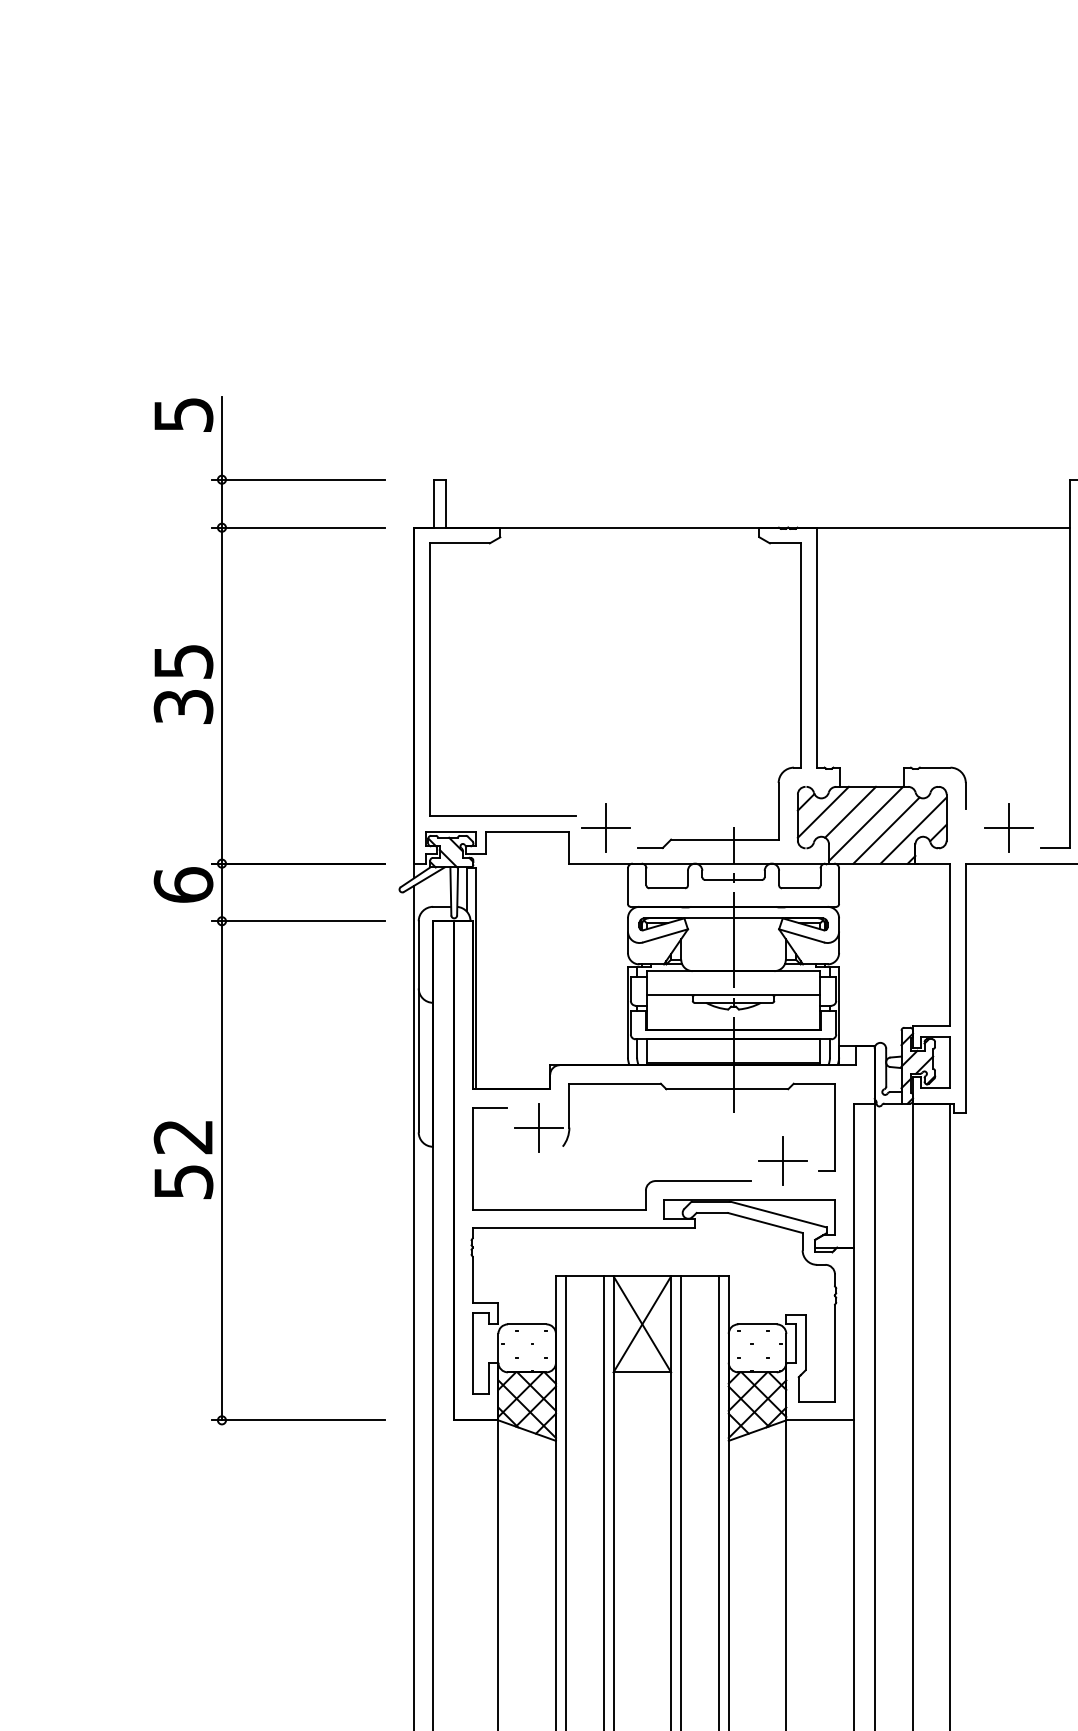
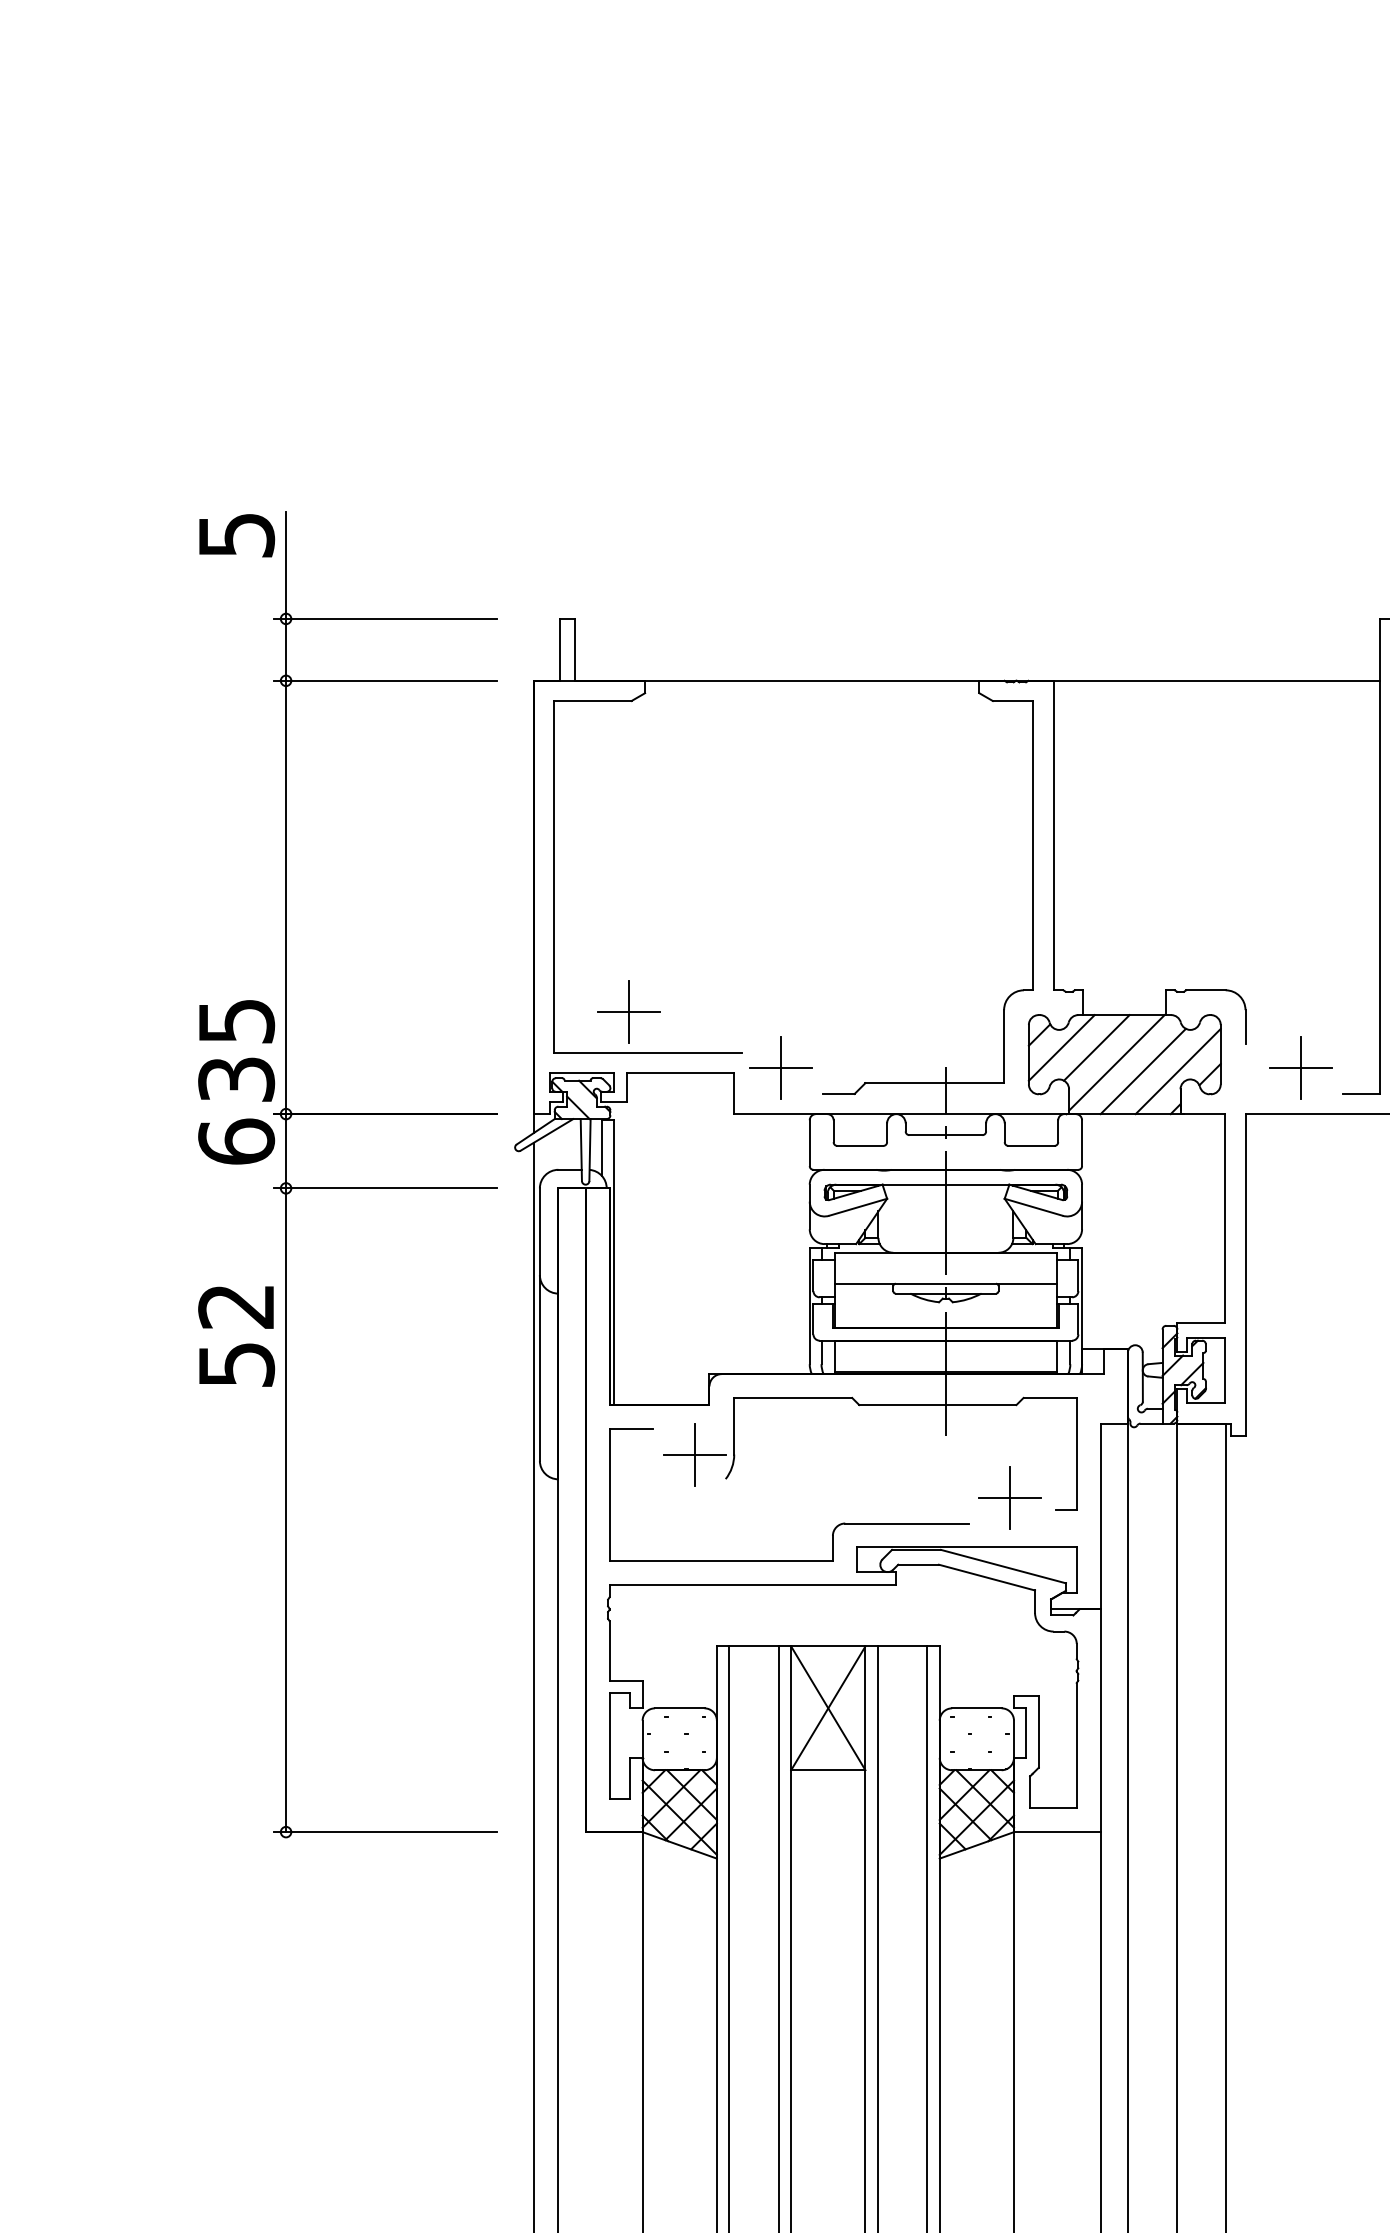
text: (183, 684) -> (236, 1050), moved
part: (487, 783) -> (628, 1010), added
text: (183, 1159) -> (236, 1335), moved

